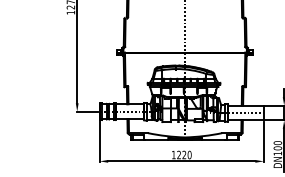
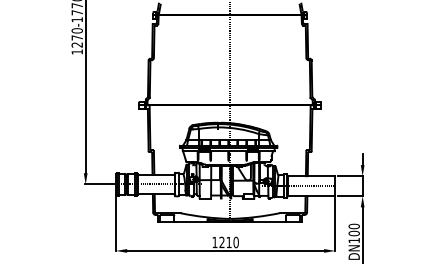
text: (183, 154) -> (228, 241), 1220 -> 1210

